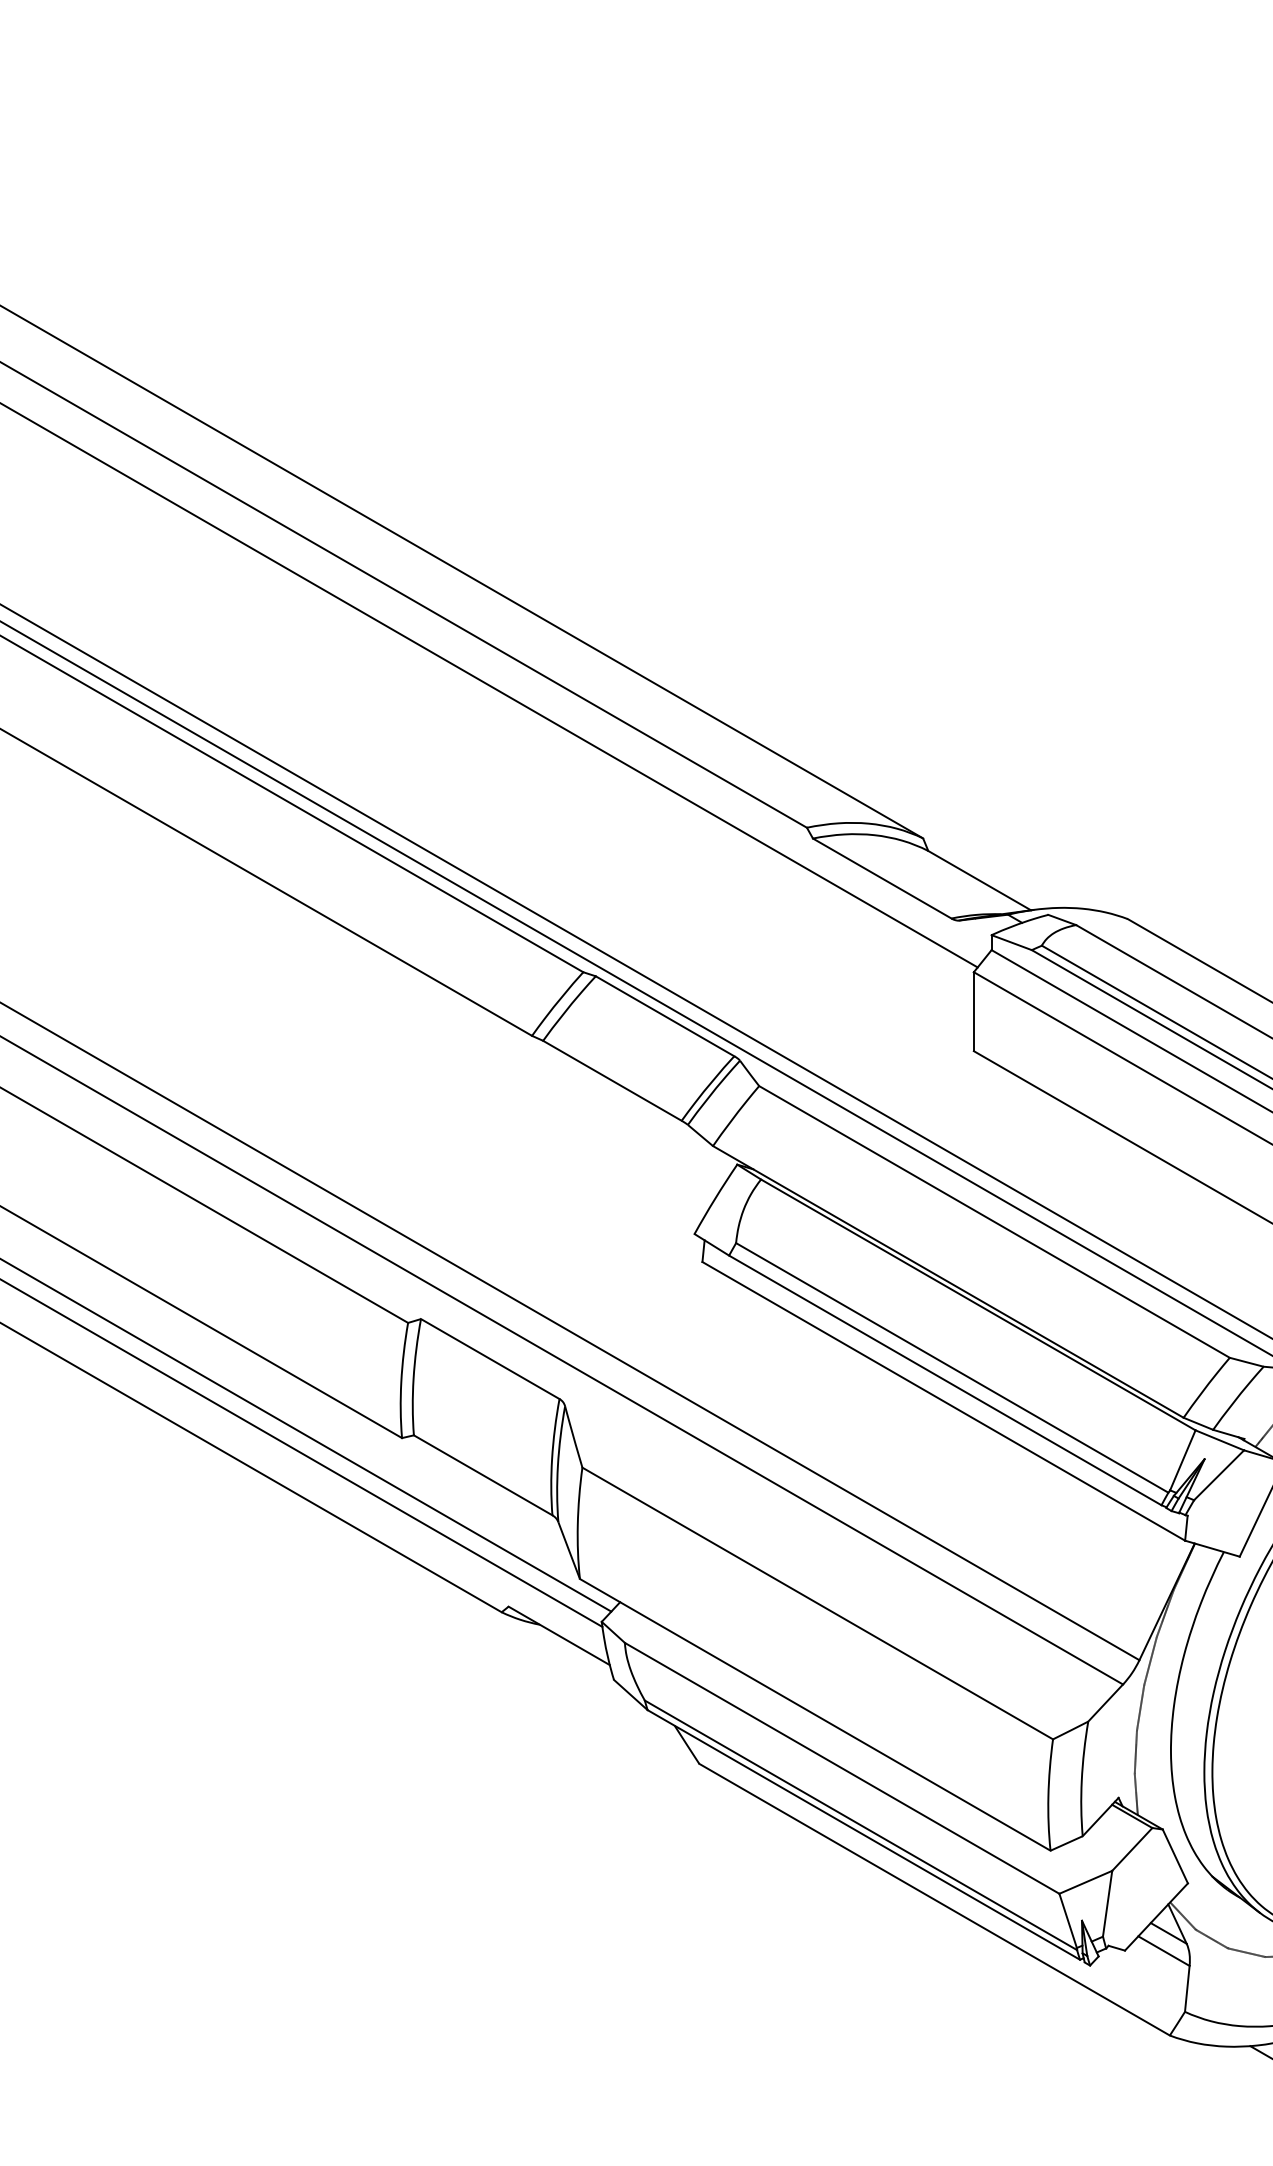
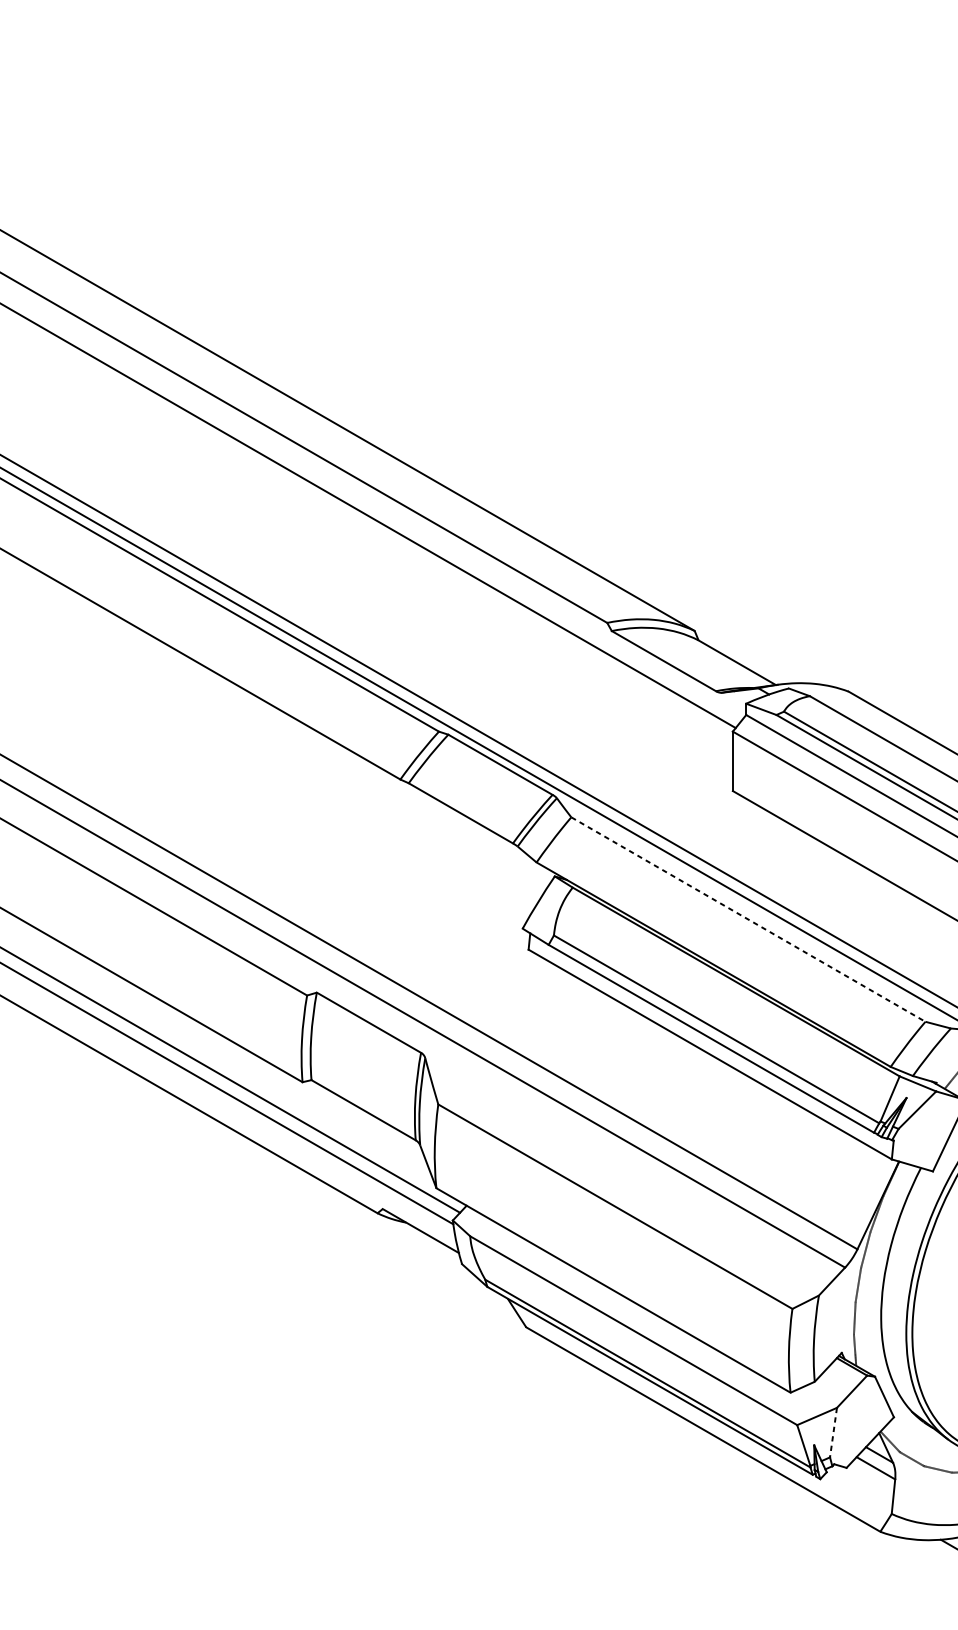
line: (994, 1221) -> (748, 919), solid -> dashed
line: (1107, 1904) -> (833, 1433), solid -> dashed

